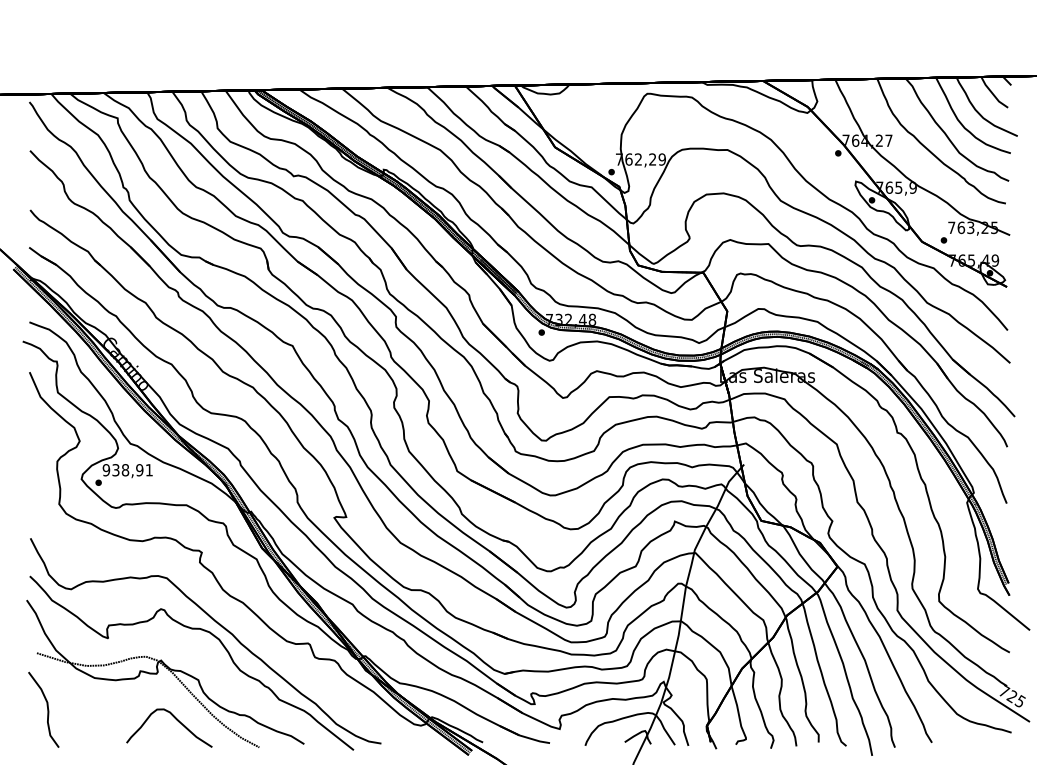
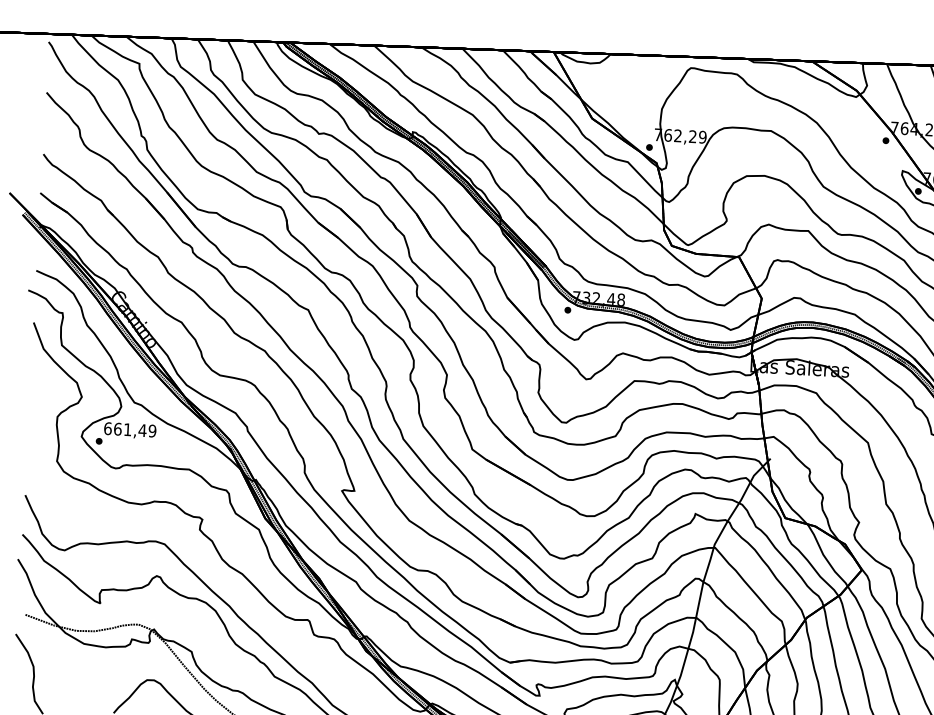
text: (127, 470) -> (129, 430), 938,91 -> 661,49

